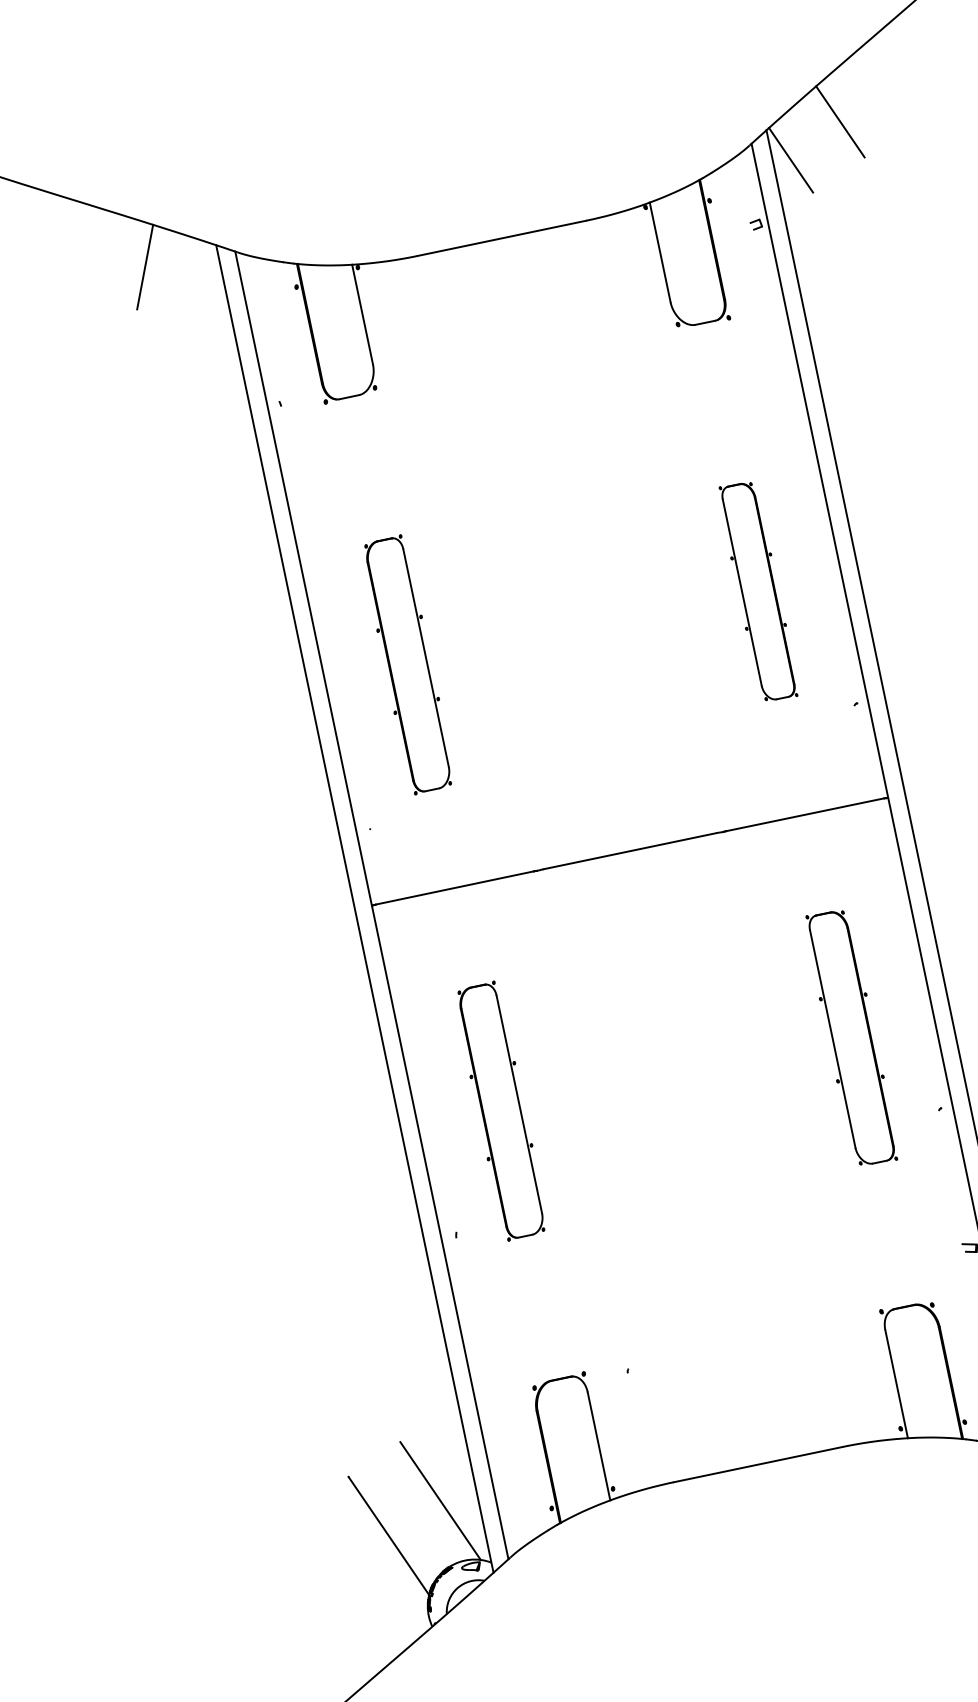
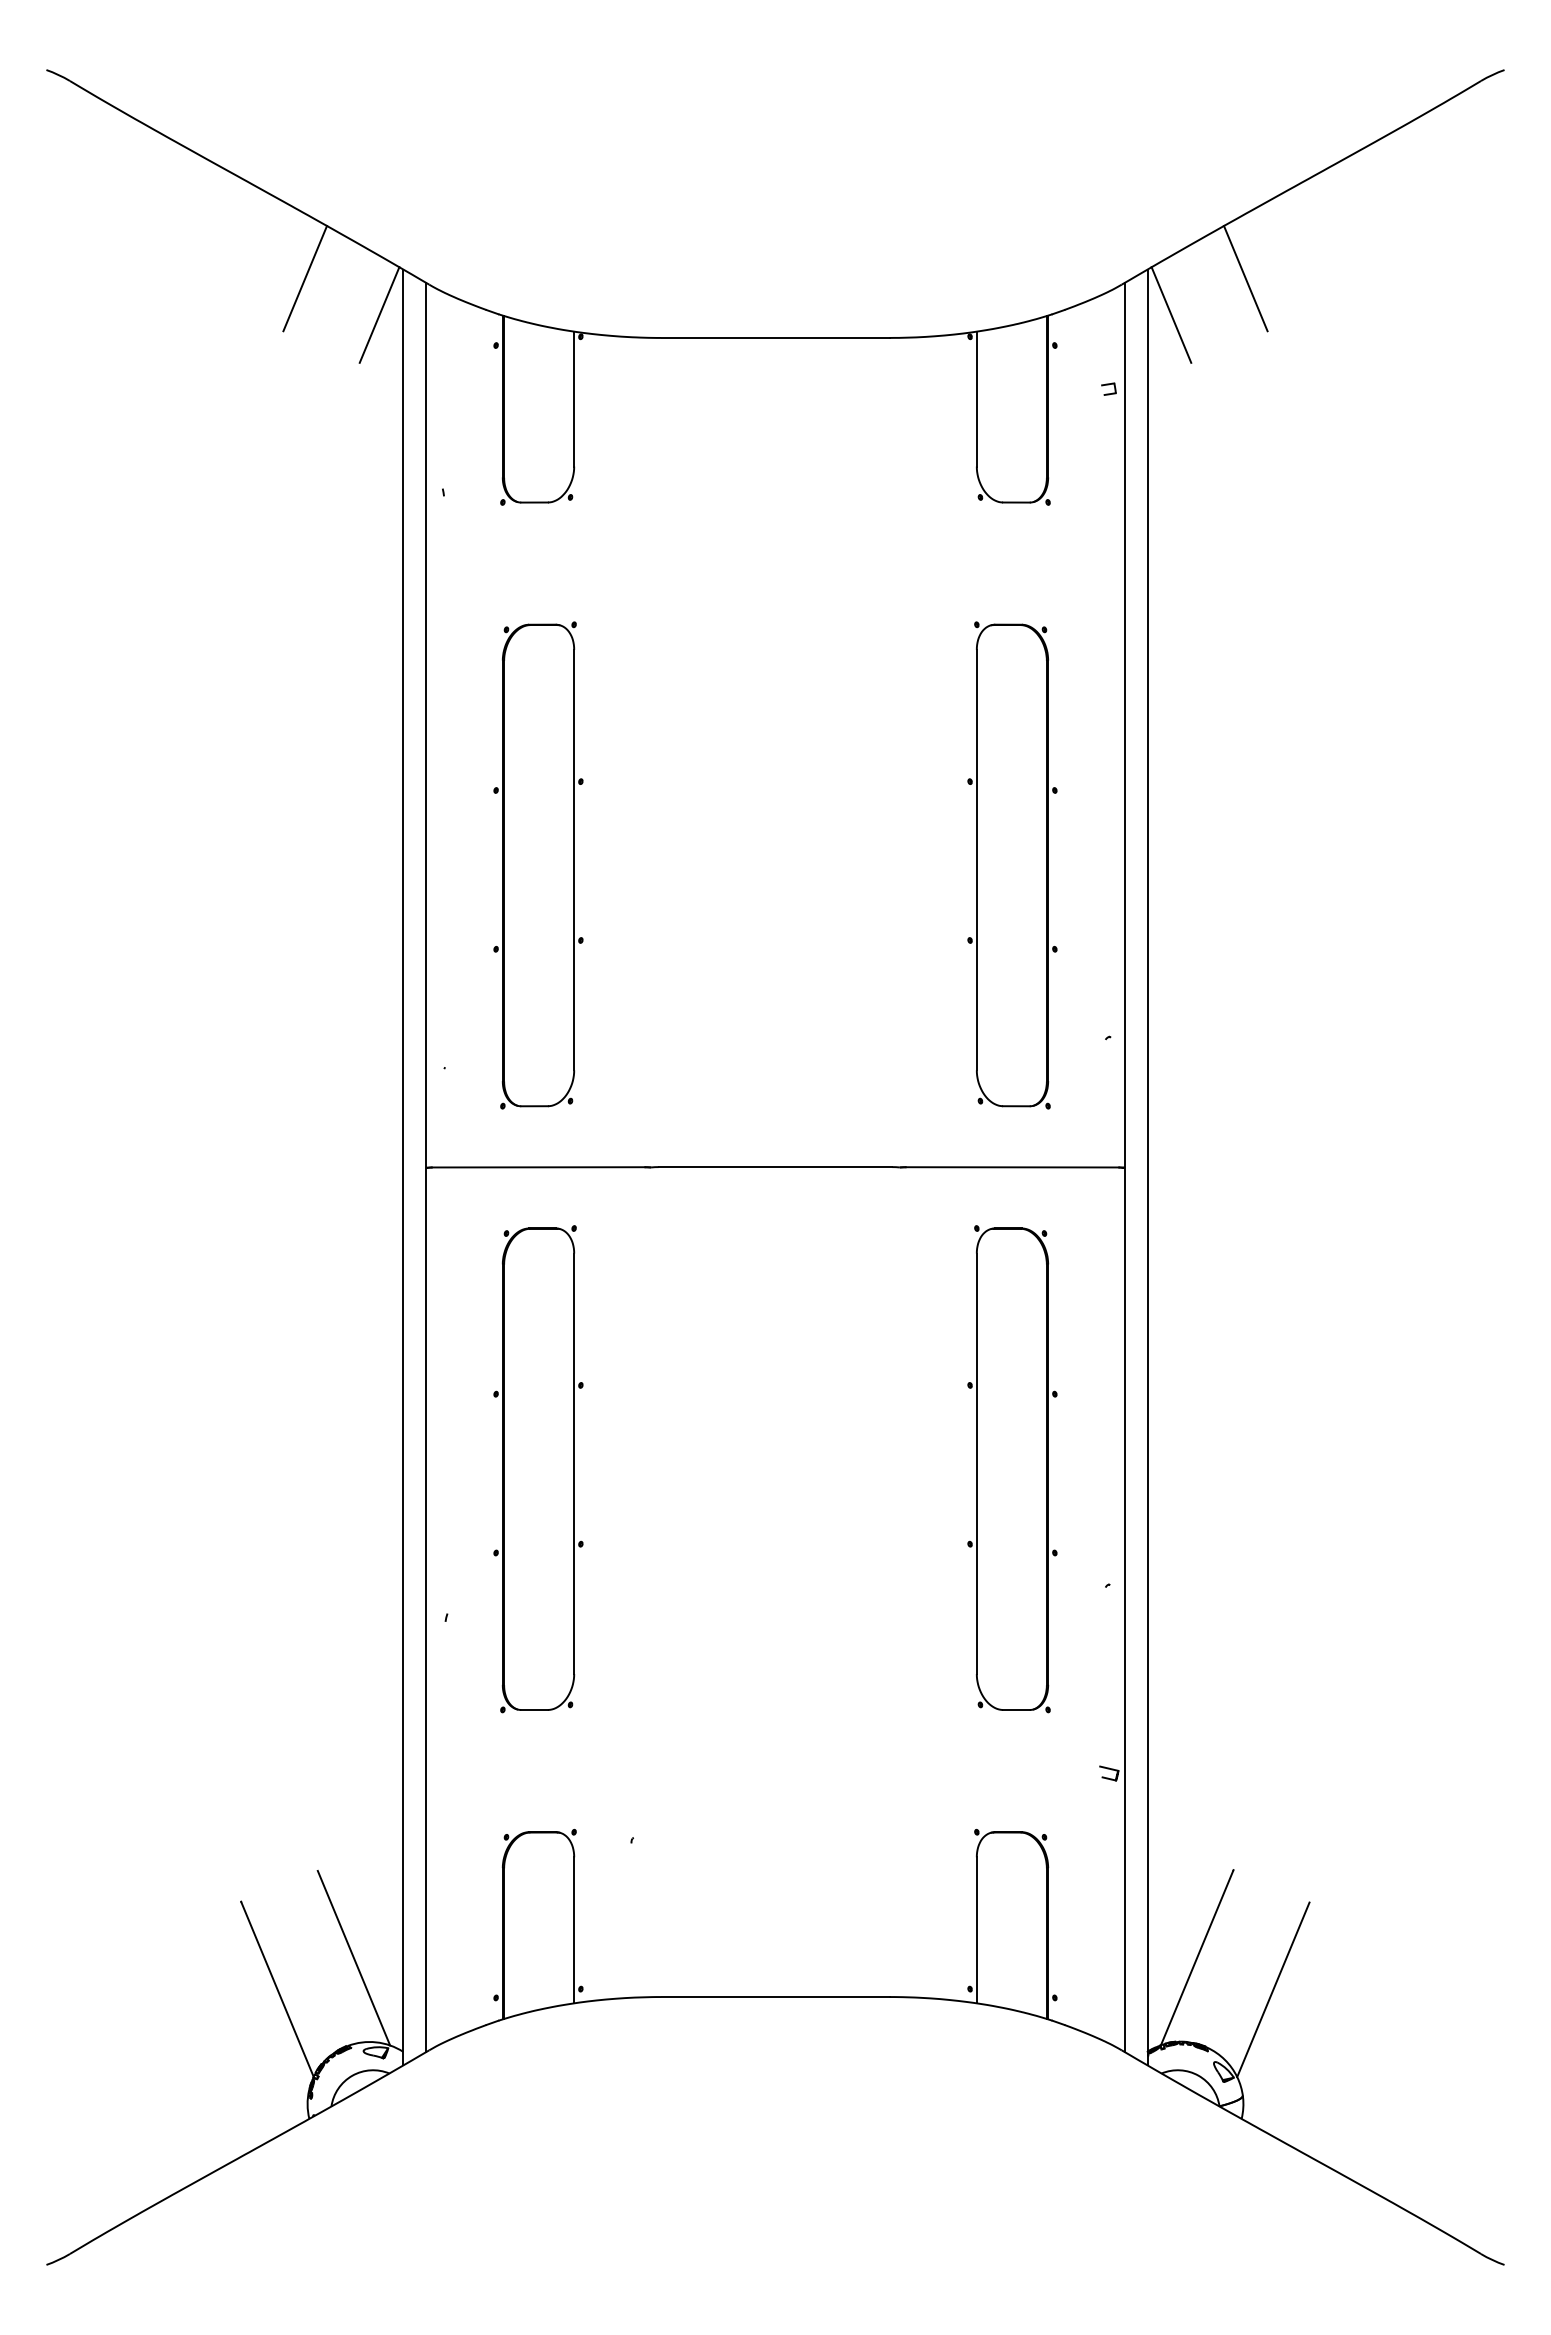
line: (205, 282) -> (379, 314), added
part: (758, 591) -> (1012, 865), size x1.67
part: (408, 664) -> (538, 865), size x1.43
part: (851, 1038) -> (1012, 1469), size x1.43
part: (501, 1111) -> (538, 1469), size x1.43

